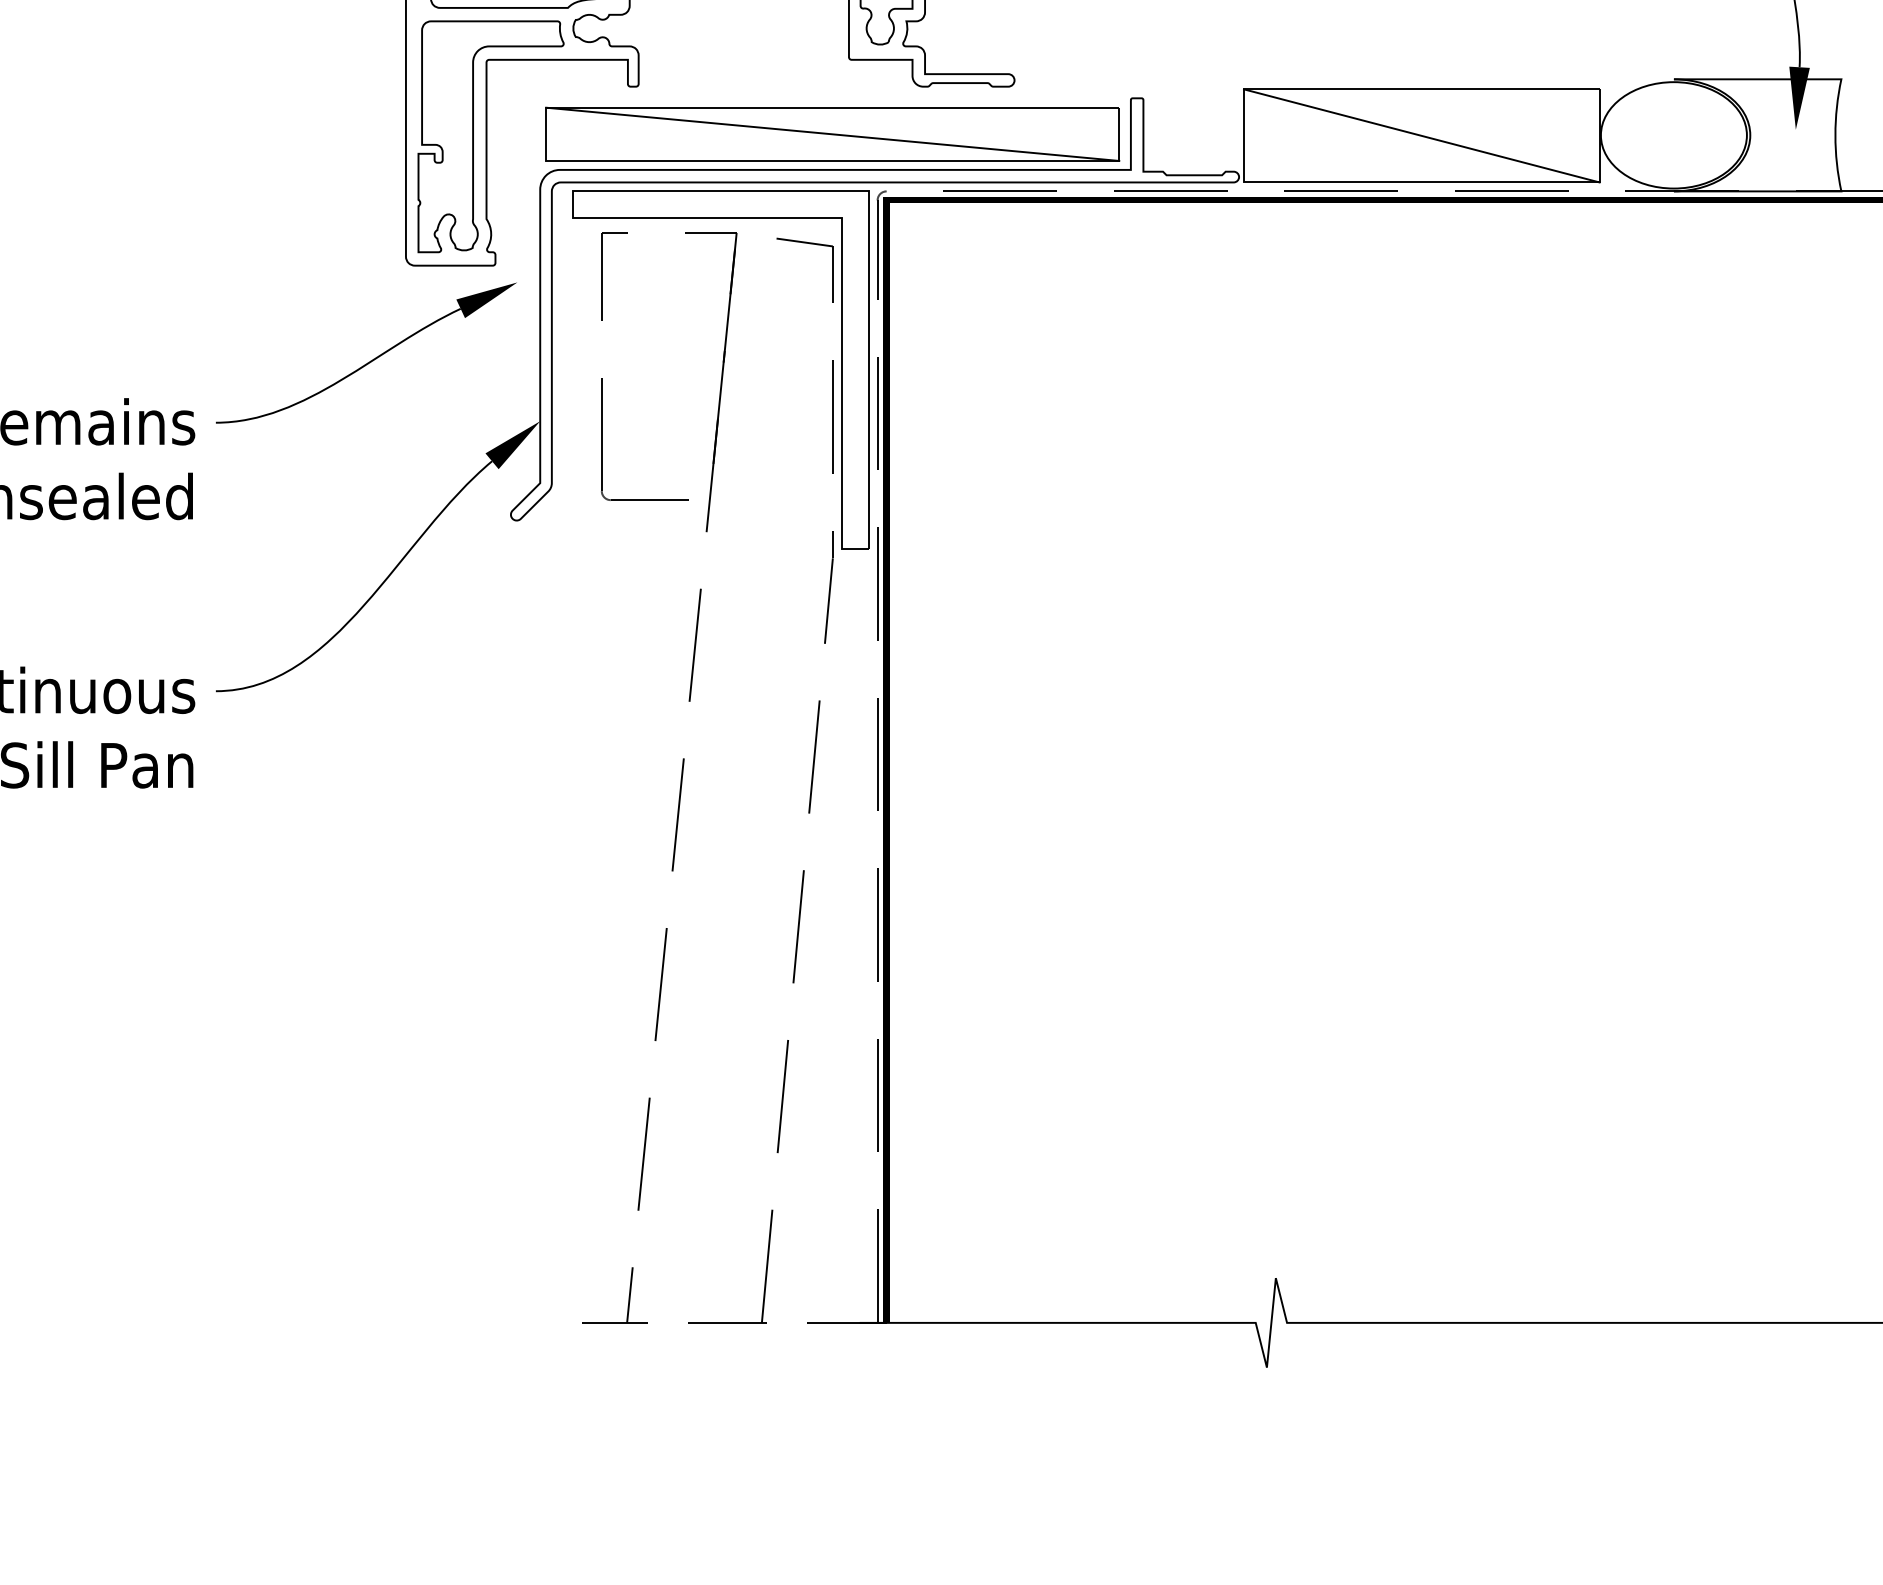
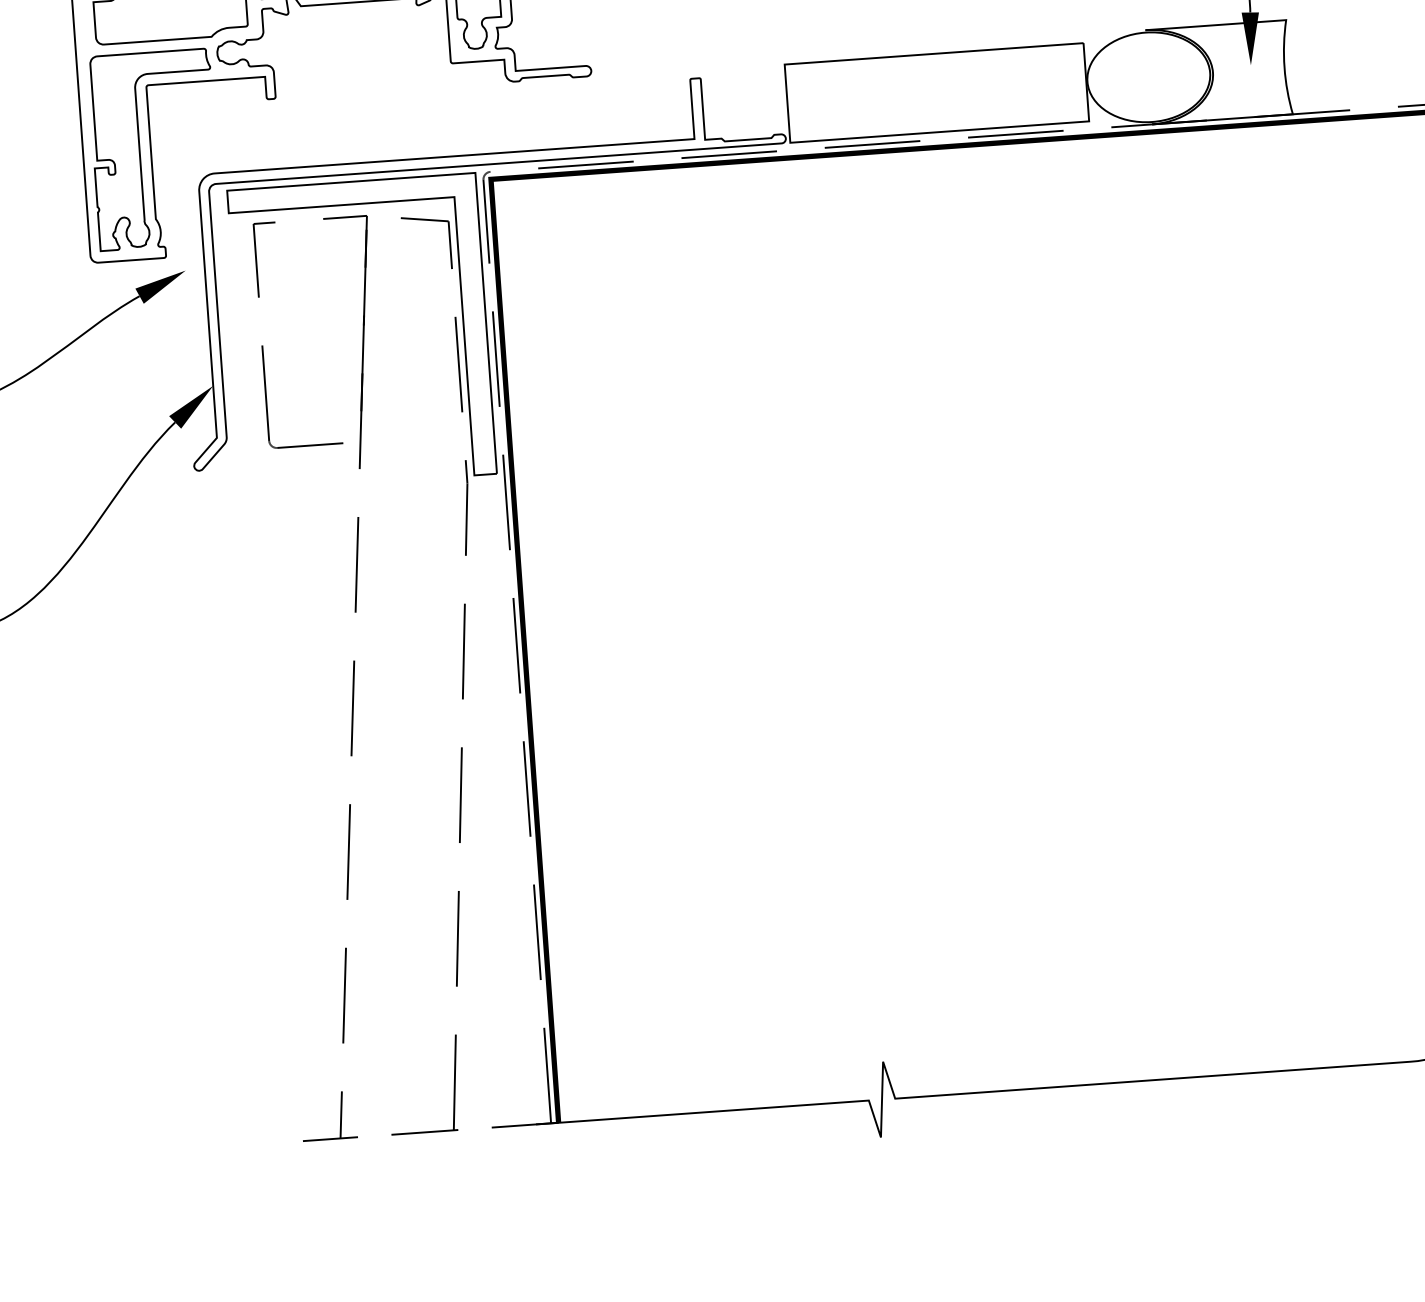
part: (832, 133) -> (441, 126), removed
line: (1421, 135) -> (936, 92), removed

